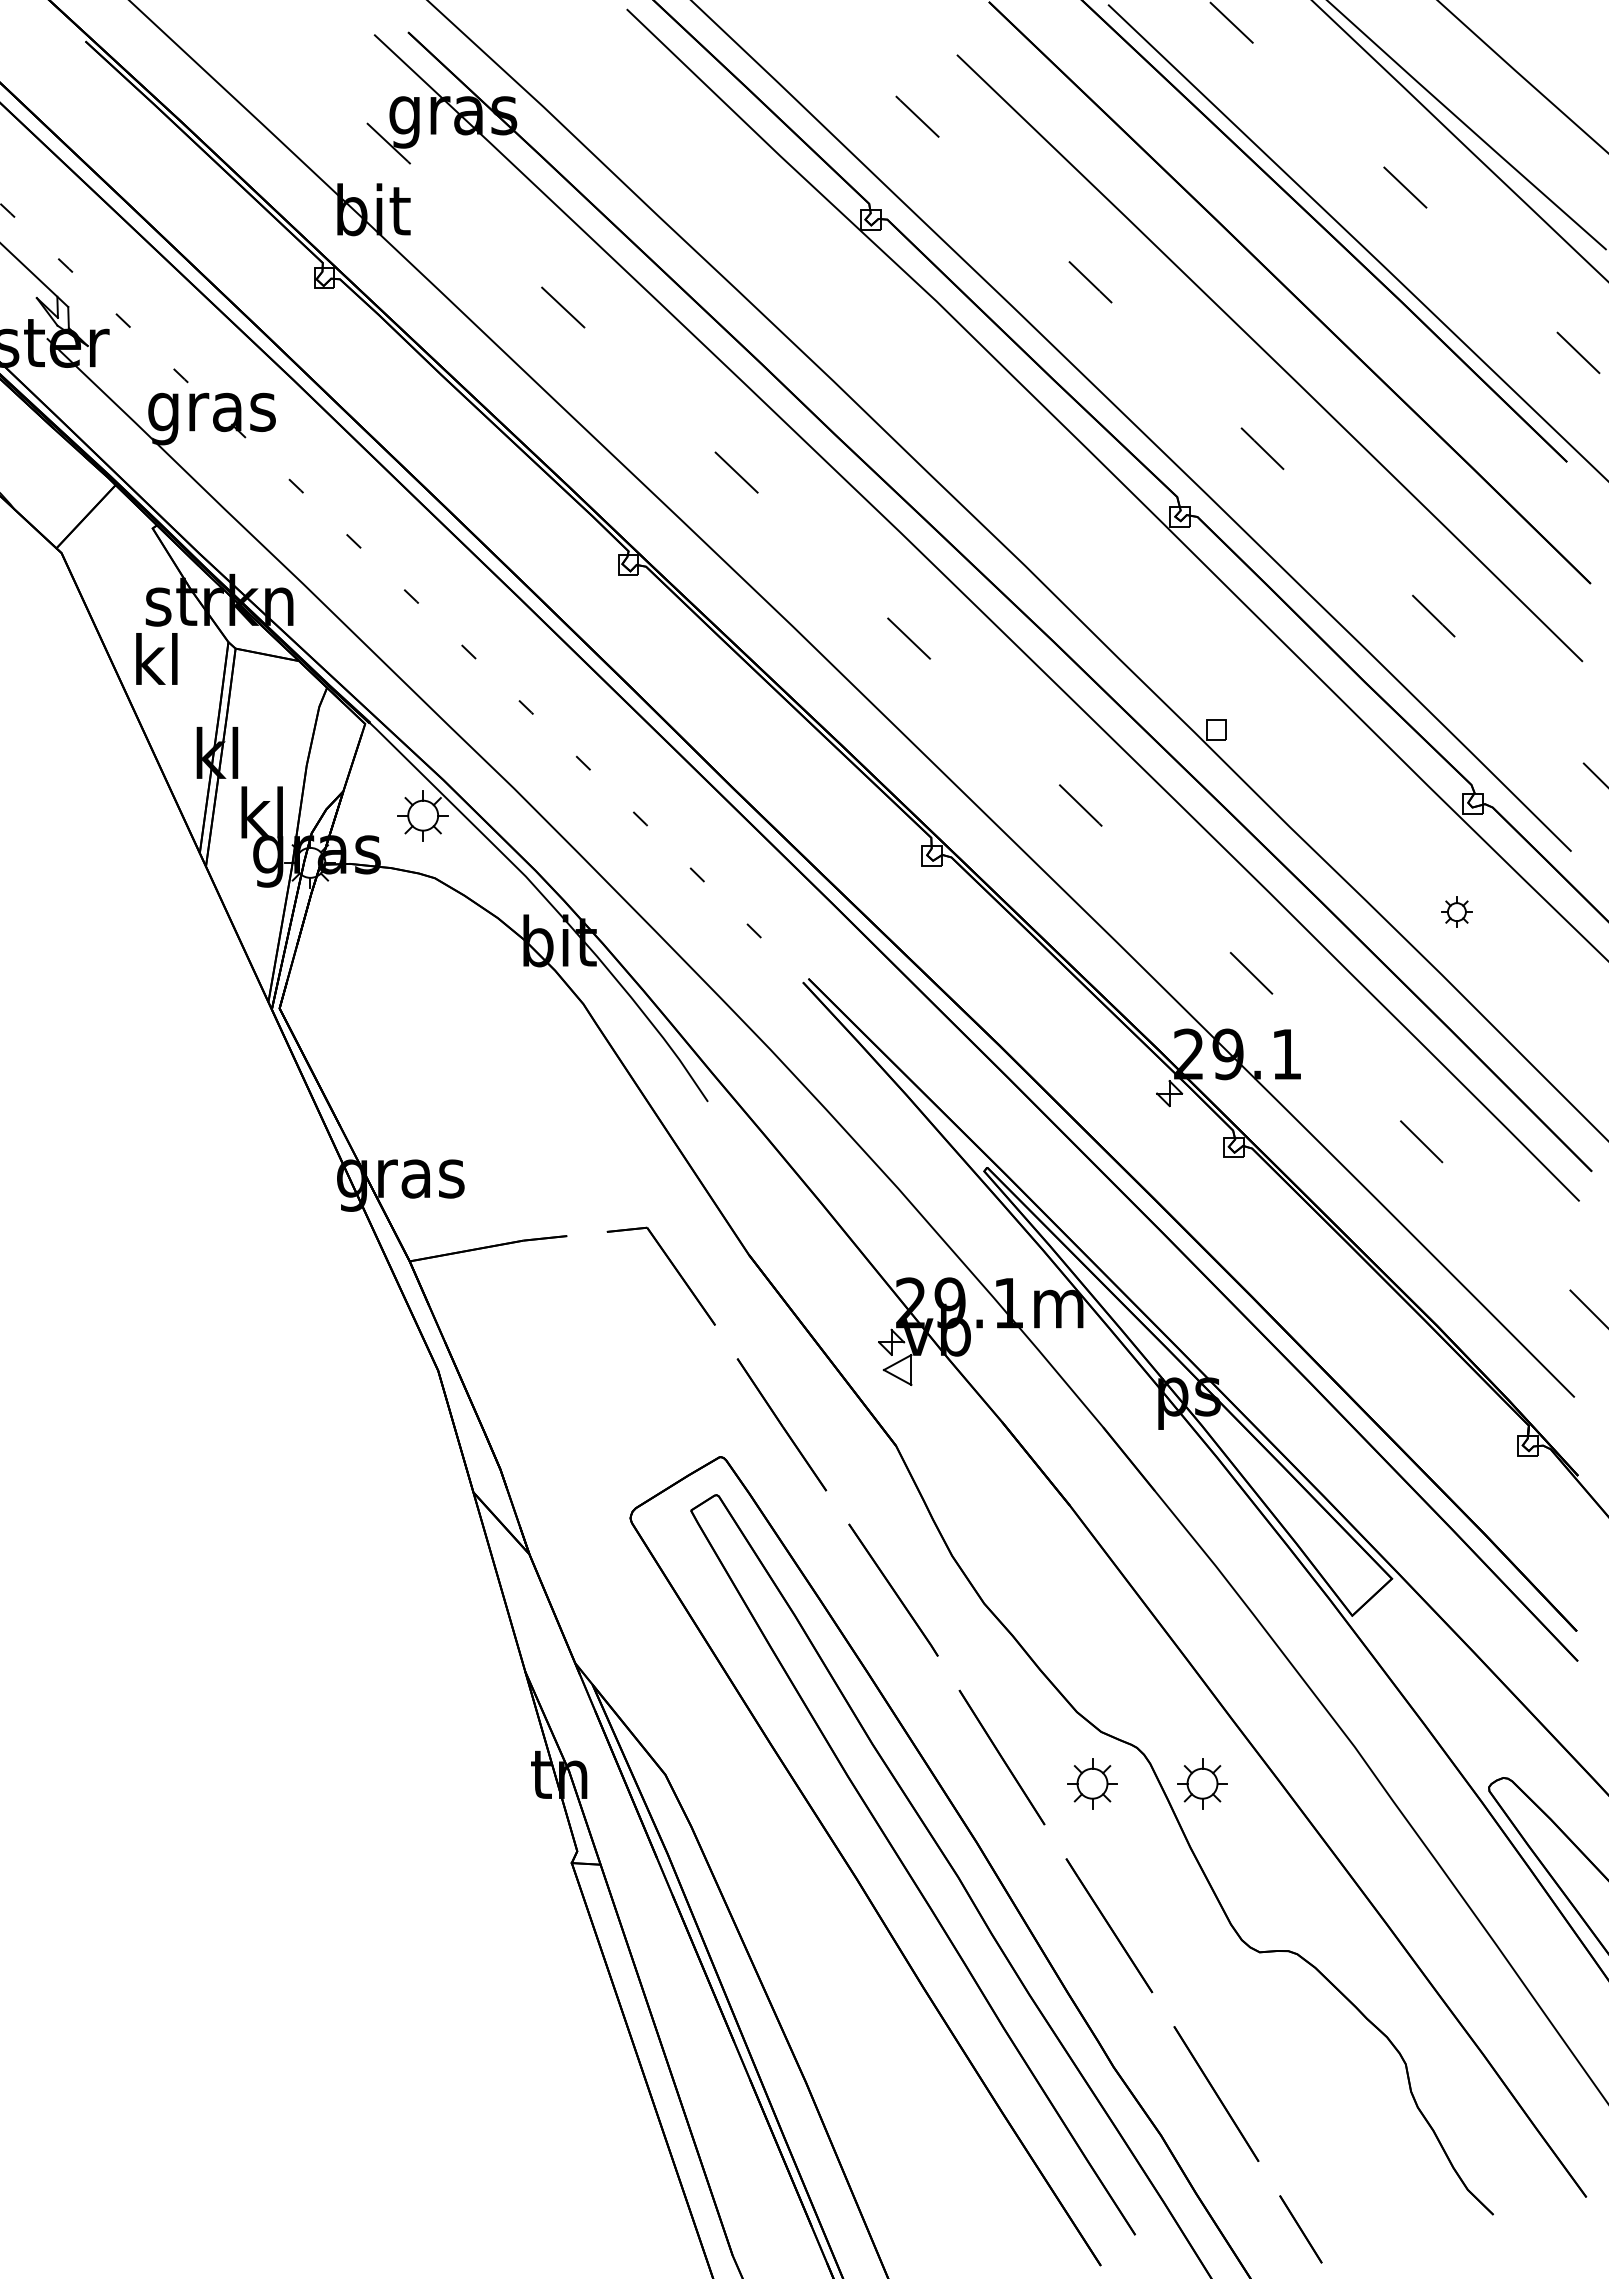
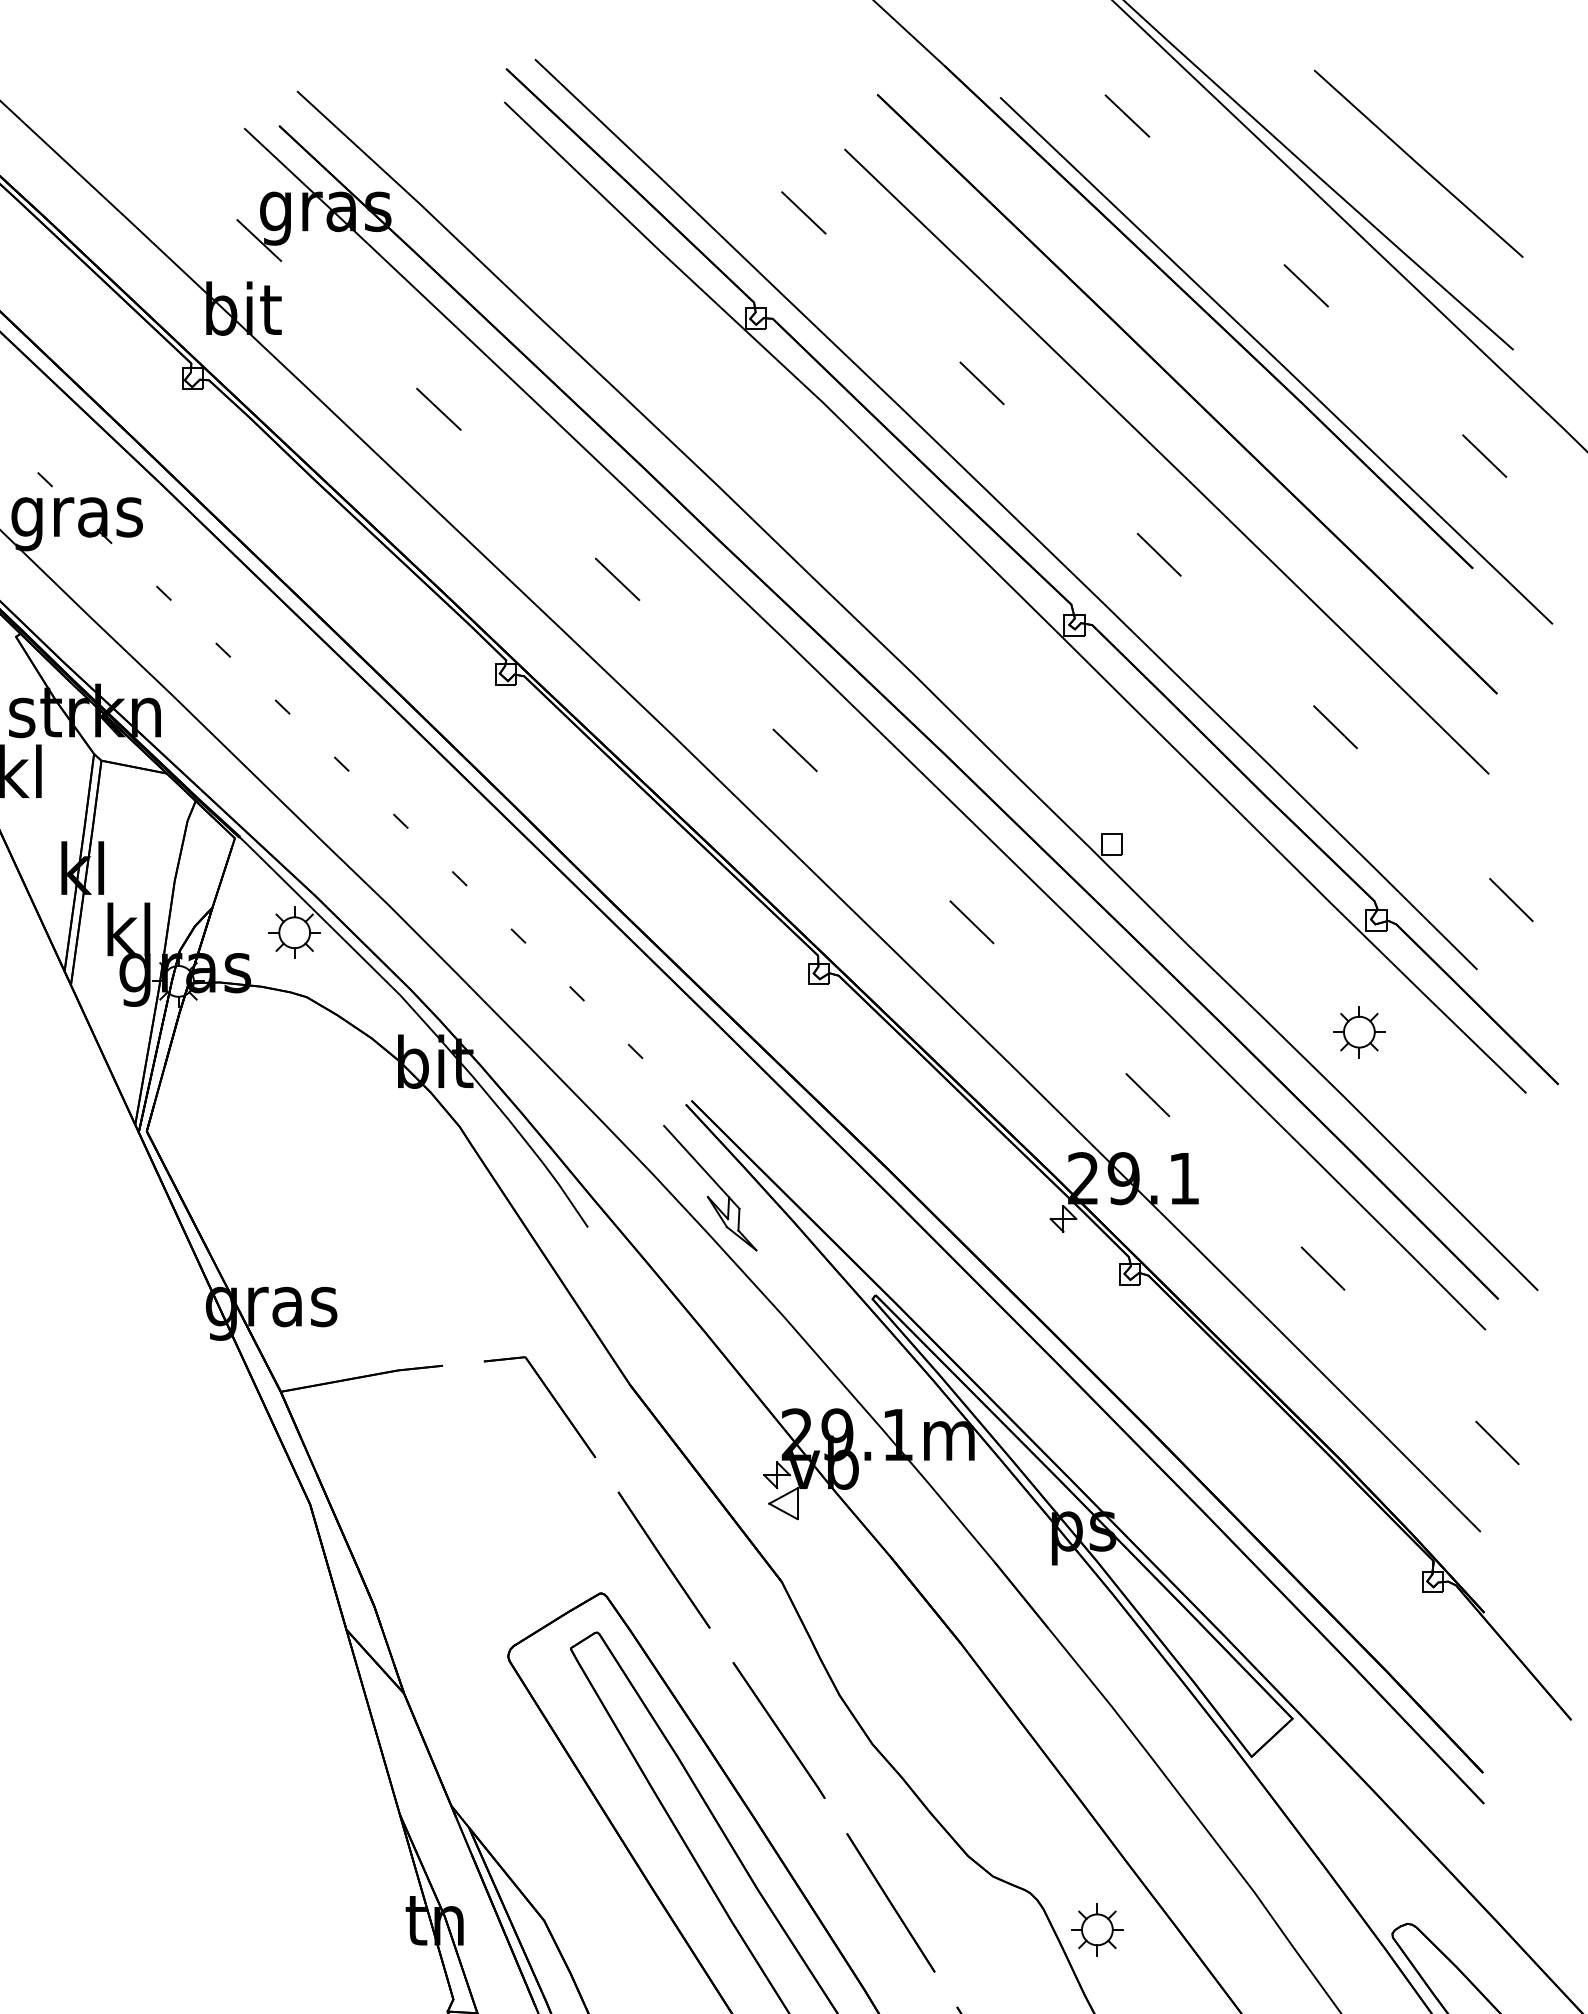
part: (1456, 911) -> (1358, 1031), size x1.67
part: (830, 1058) -> (714, 1182), added
part: (1092, 1783) -> (984, 1929), removed

